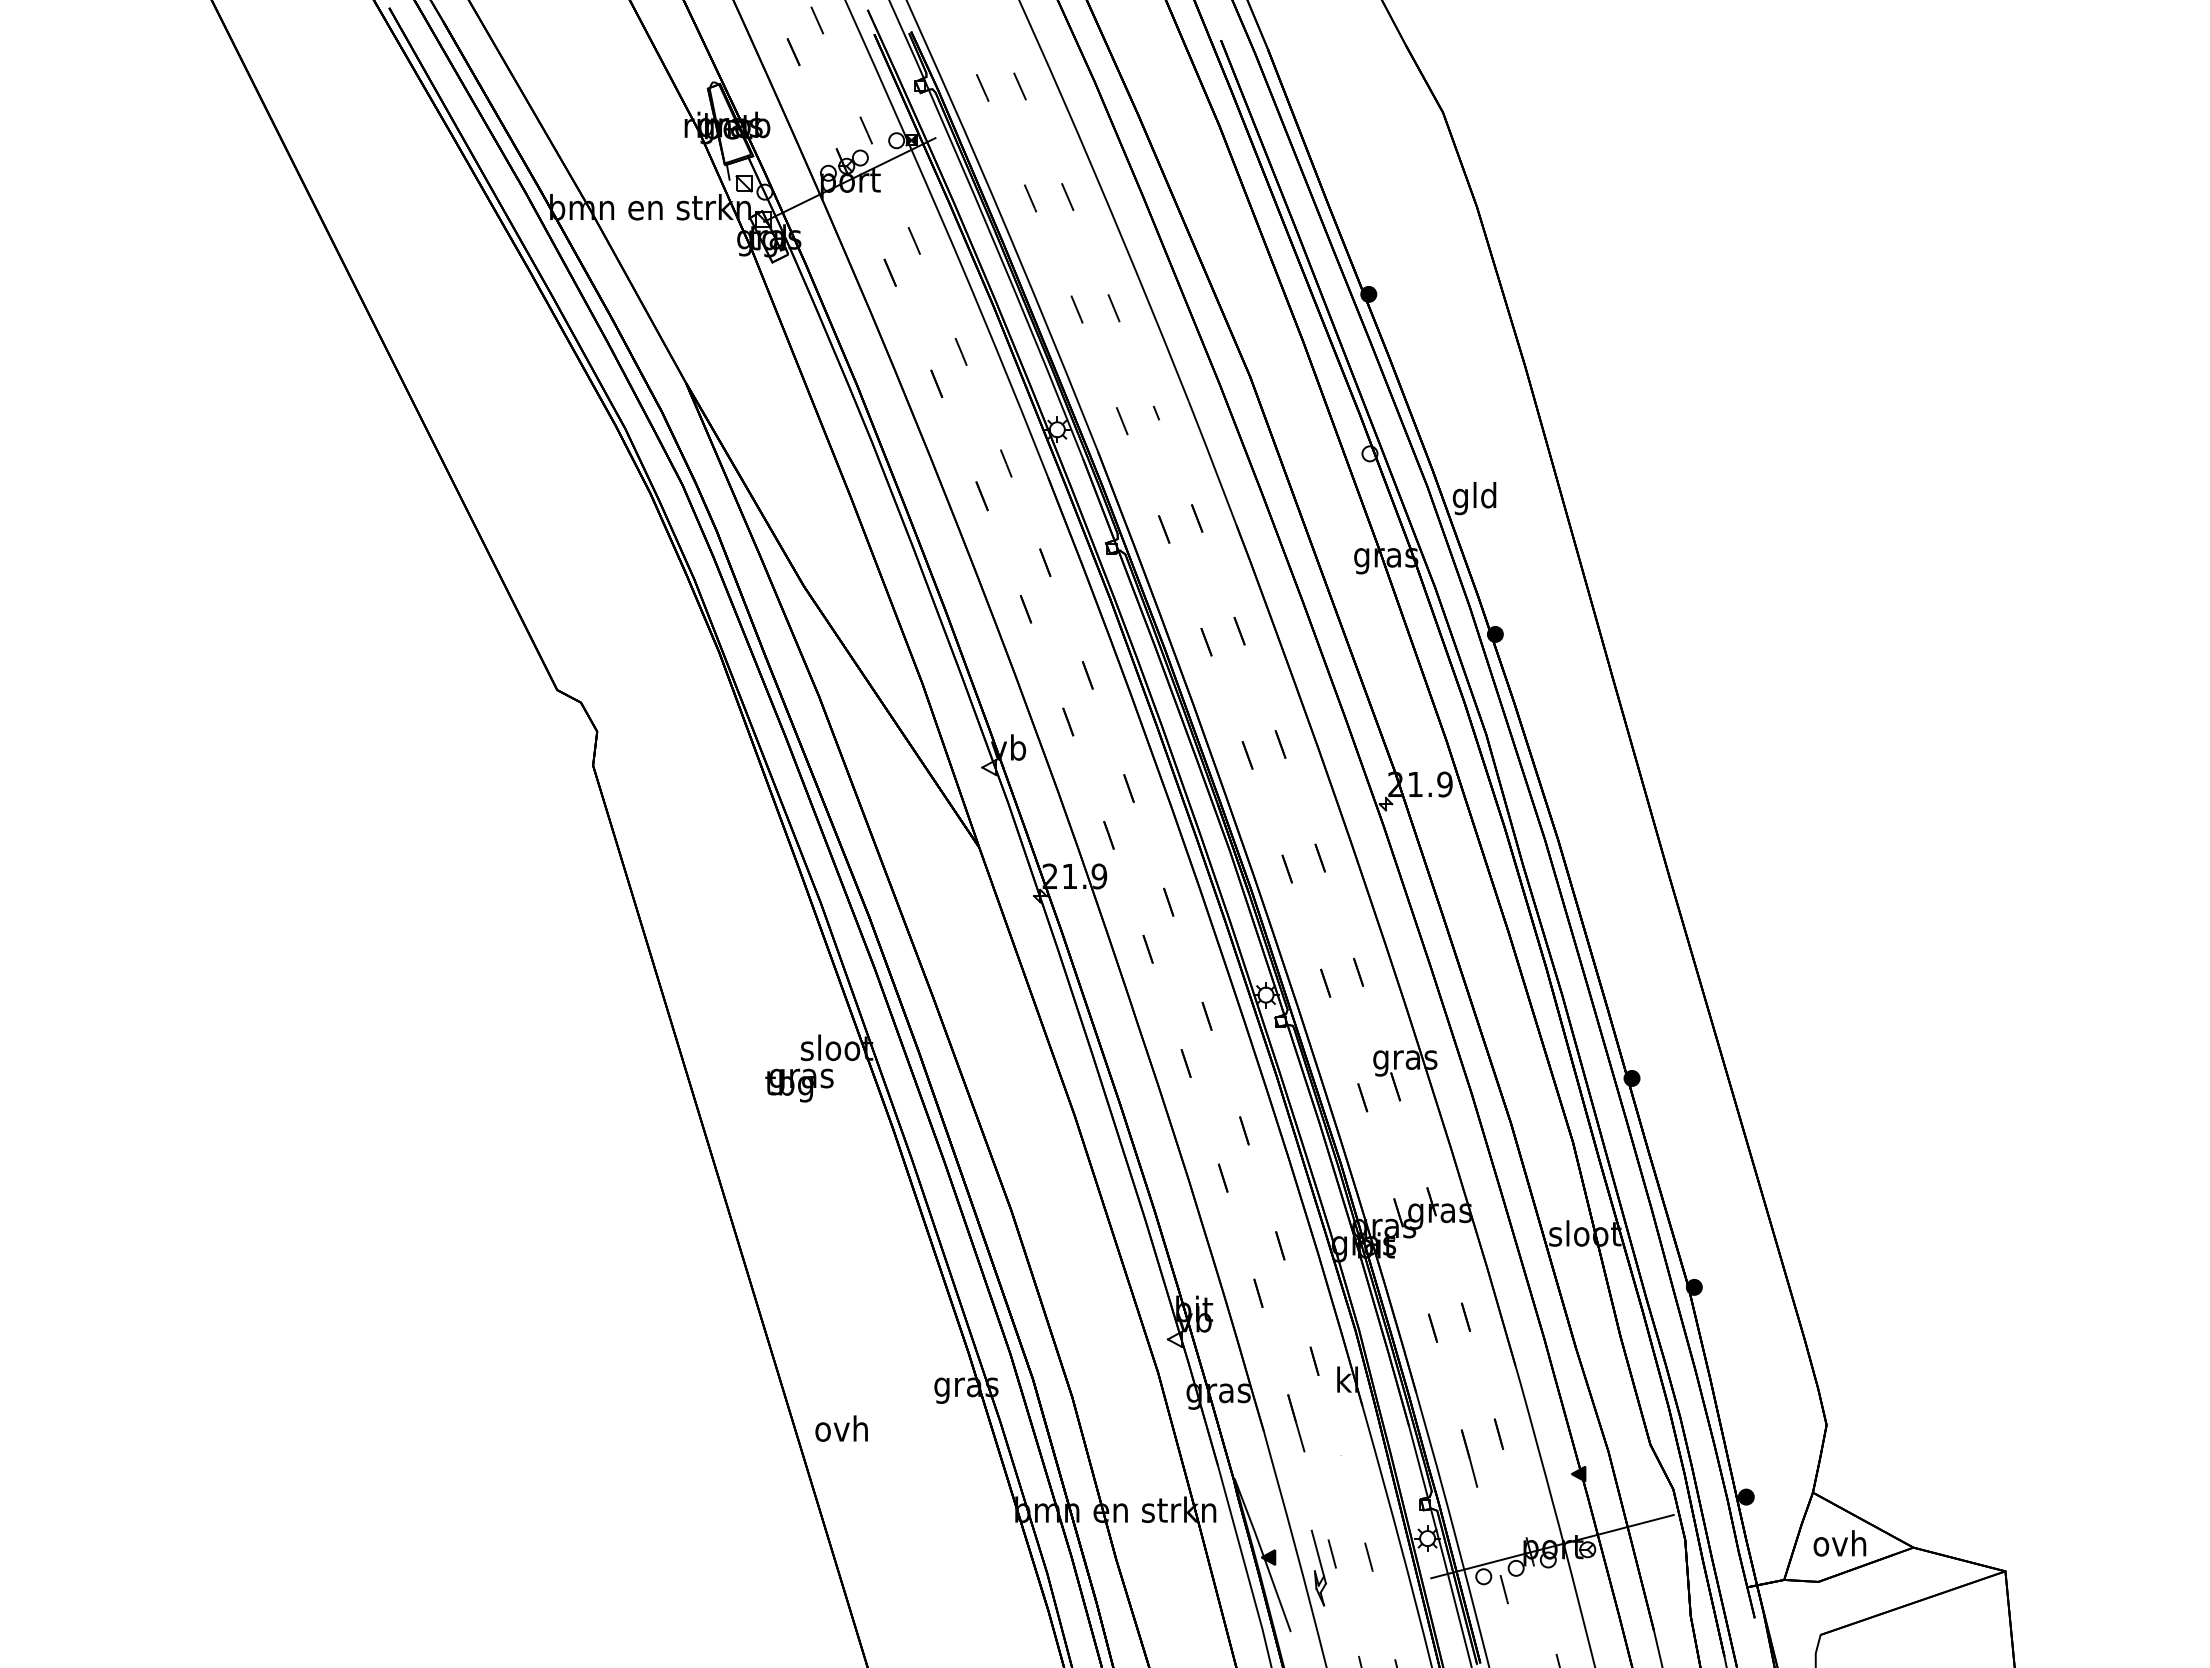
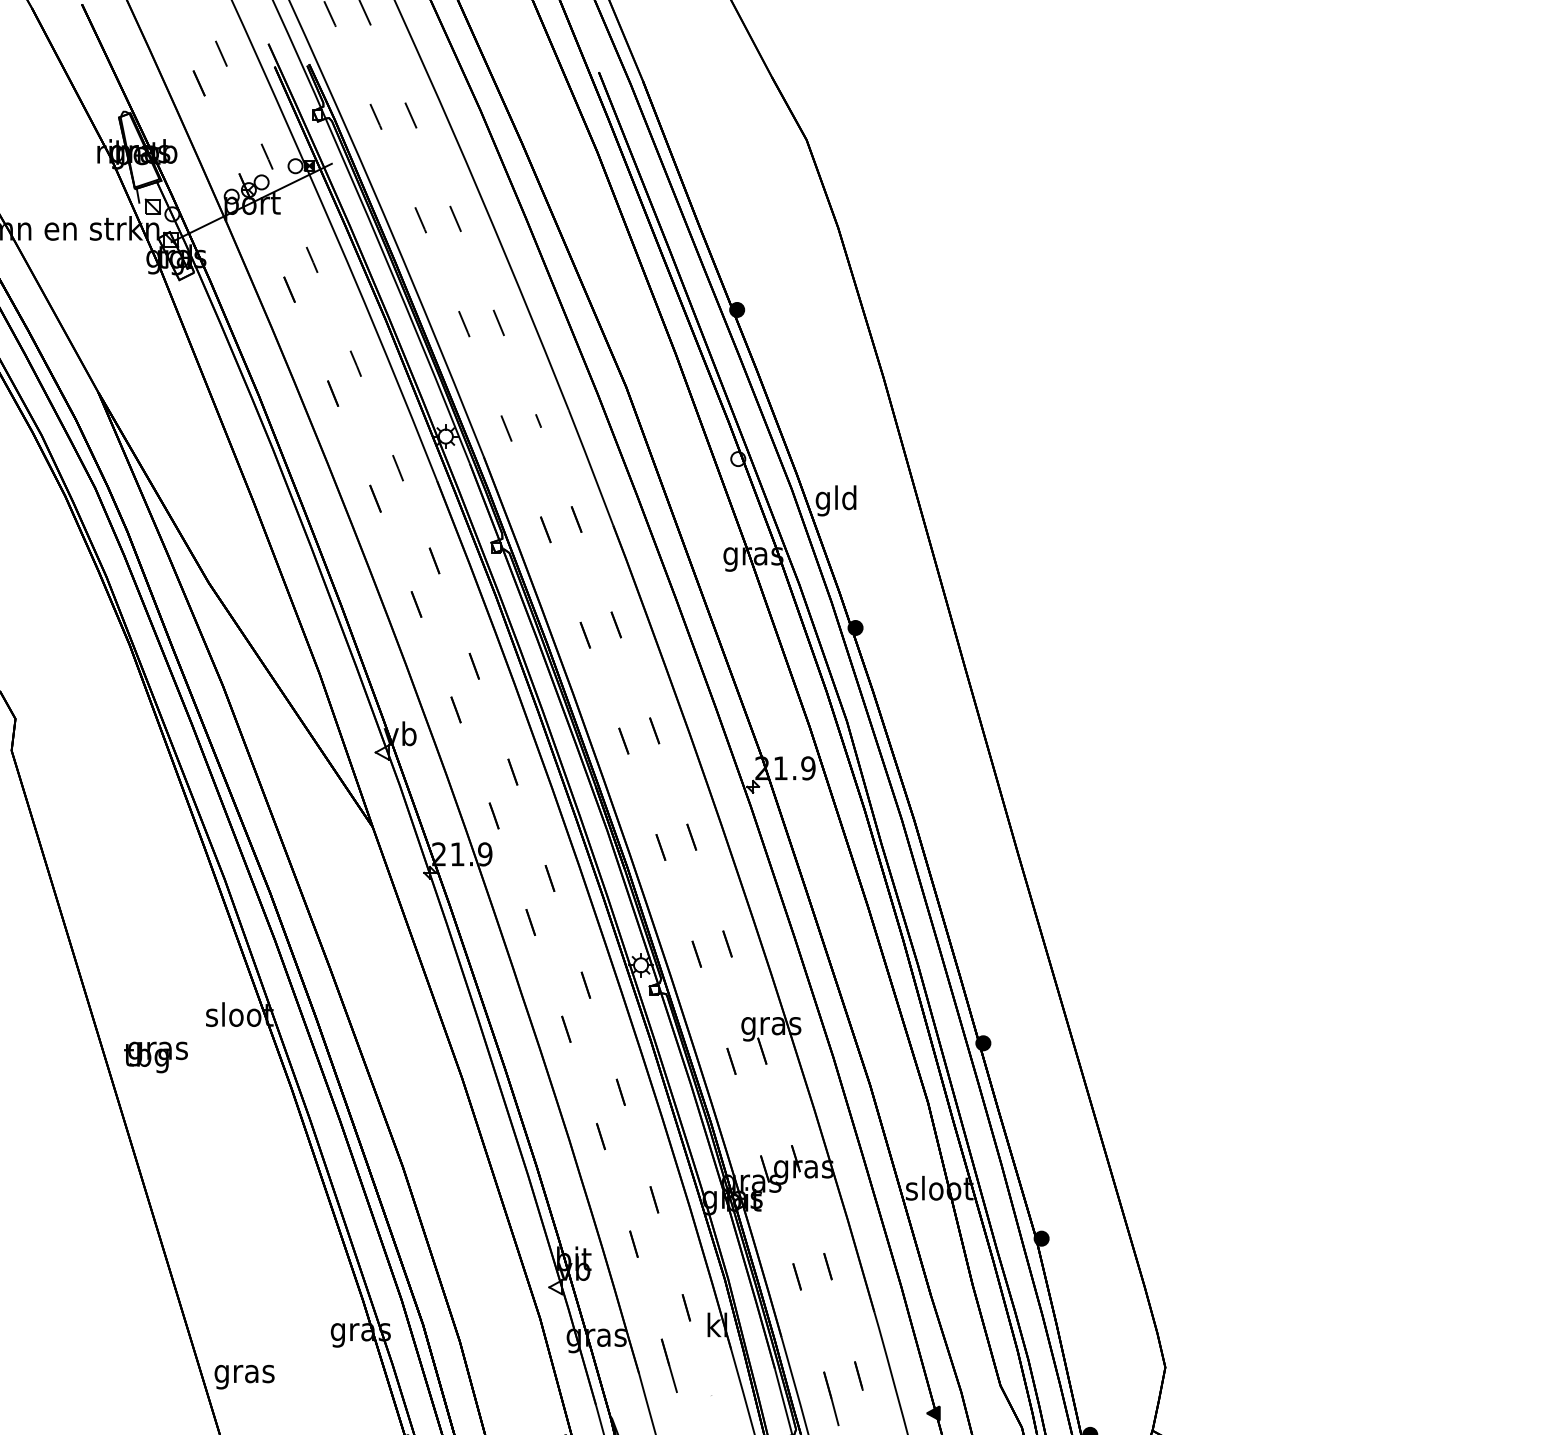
text: (799, 1085) -> (156, 1057), moved
text: (842, 1431) -> (244, 1373), ovh -> gras

